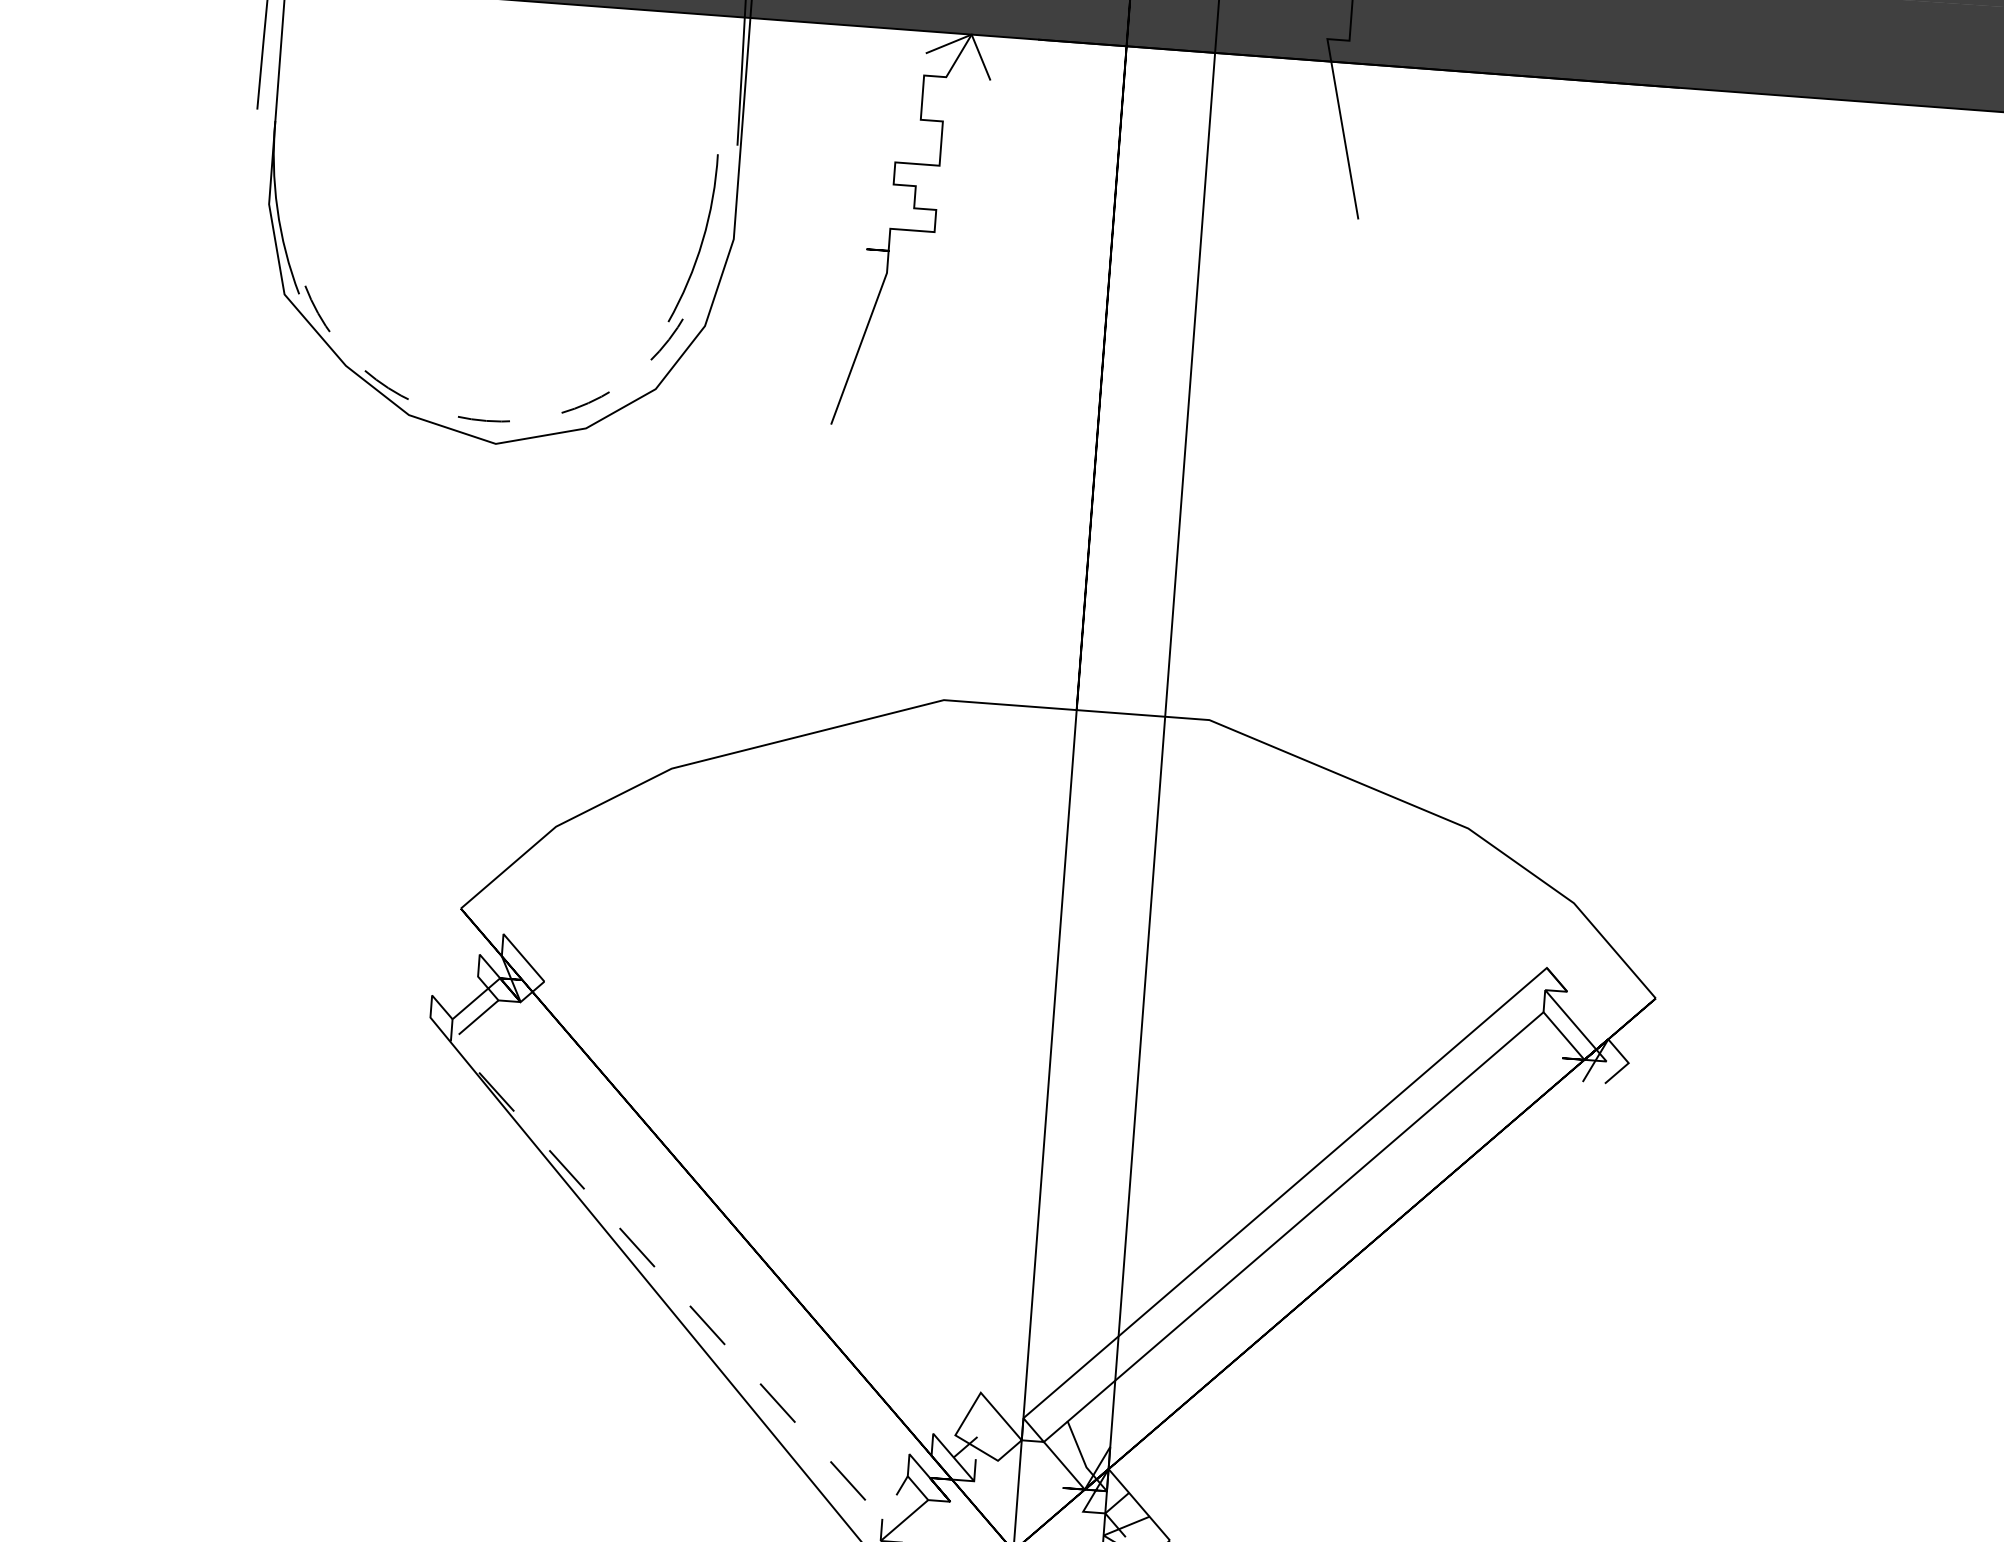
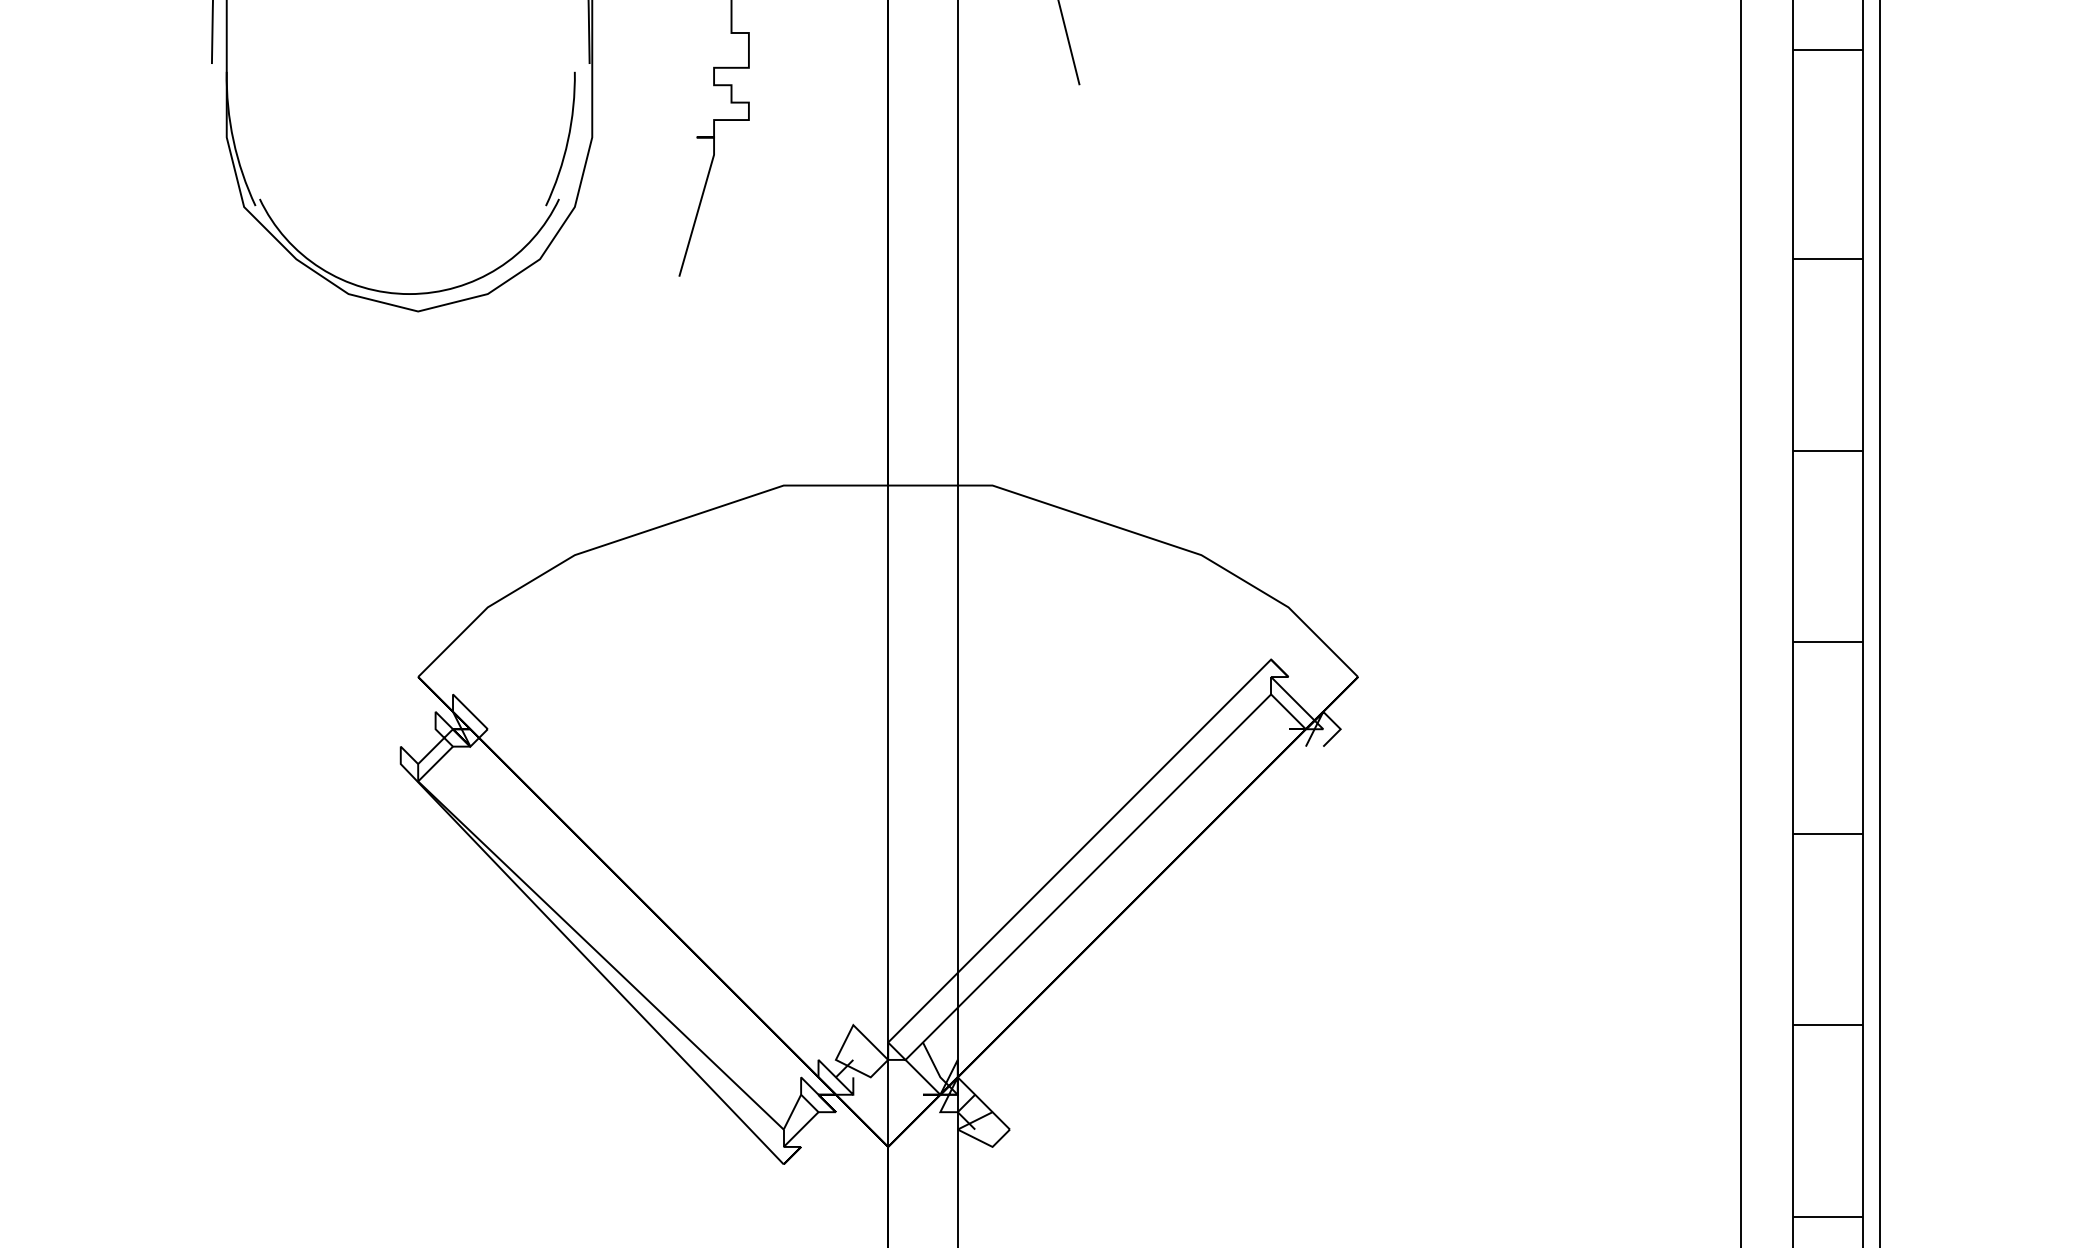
arc: (486, 421) -> (409, 294), dashed -> solid
line: (661, 1274) -> (596, 951), dashed -> solid

